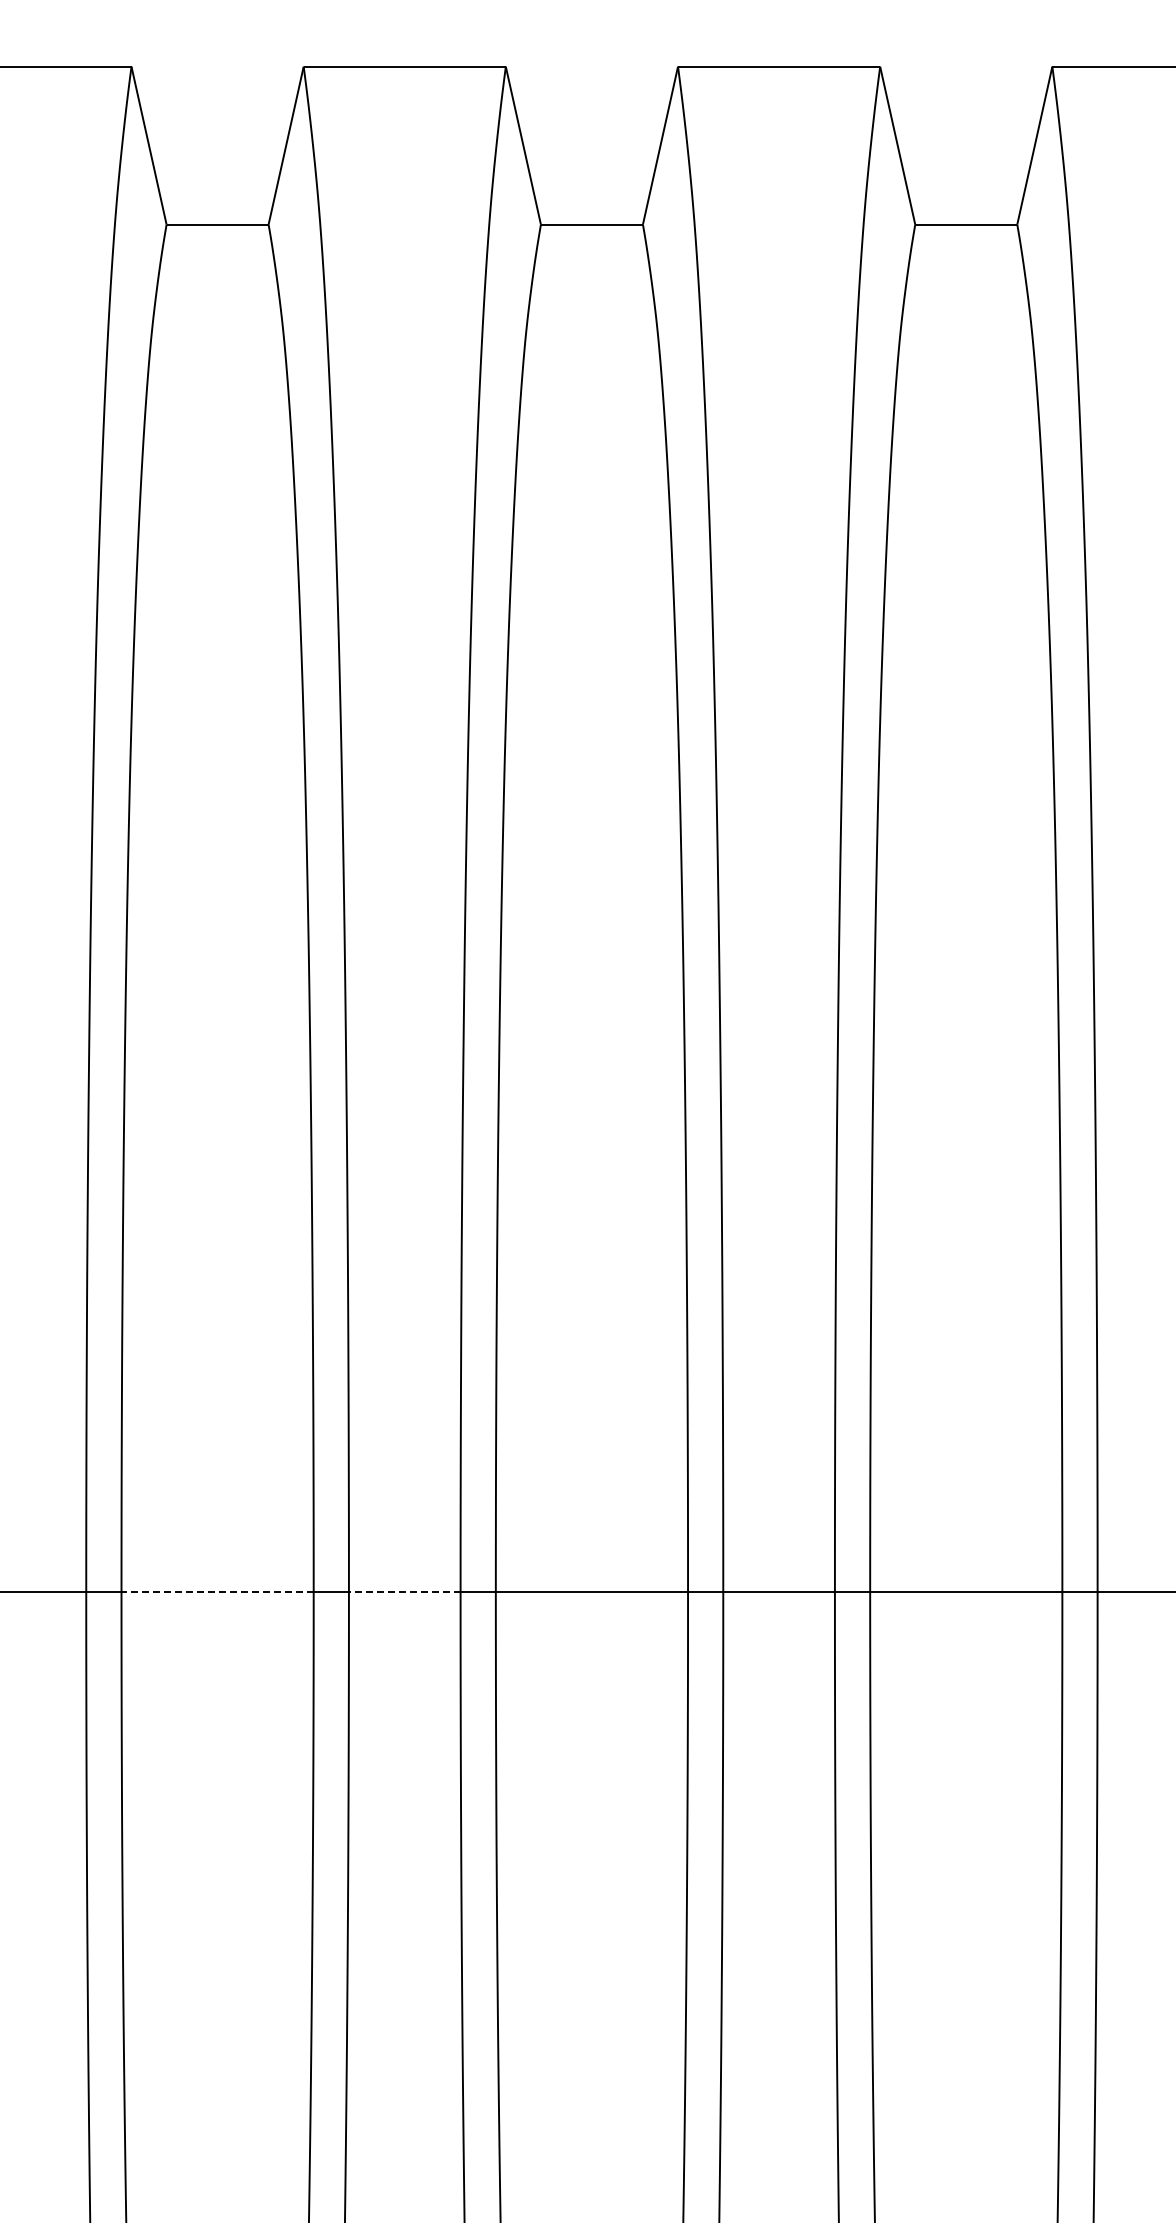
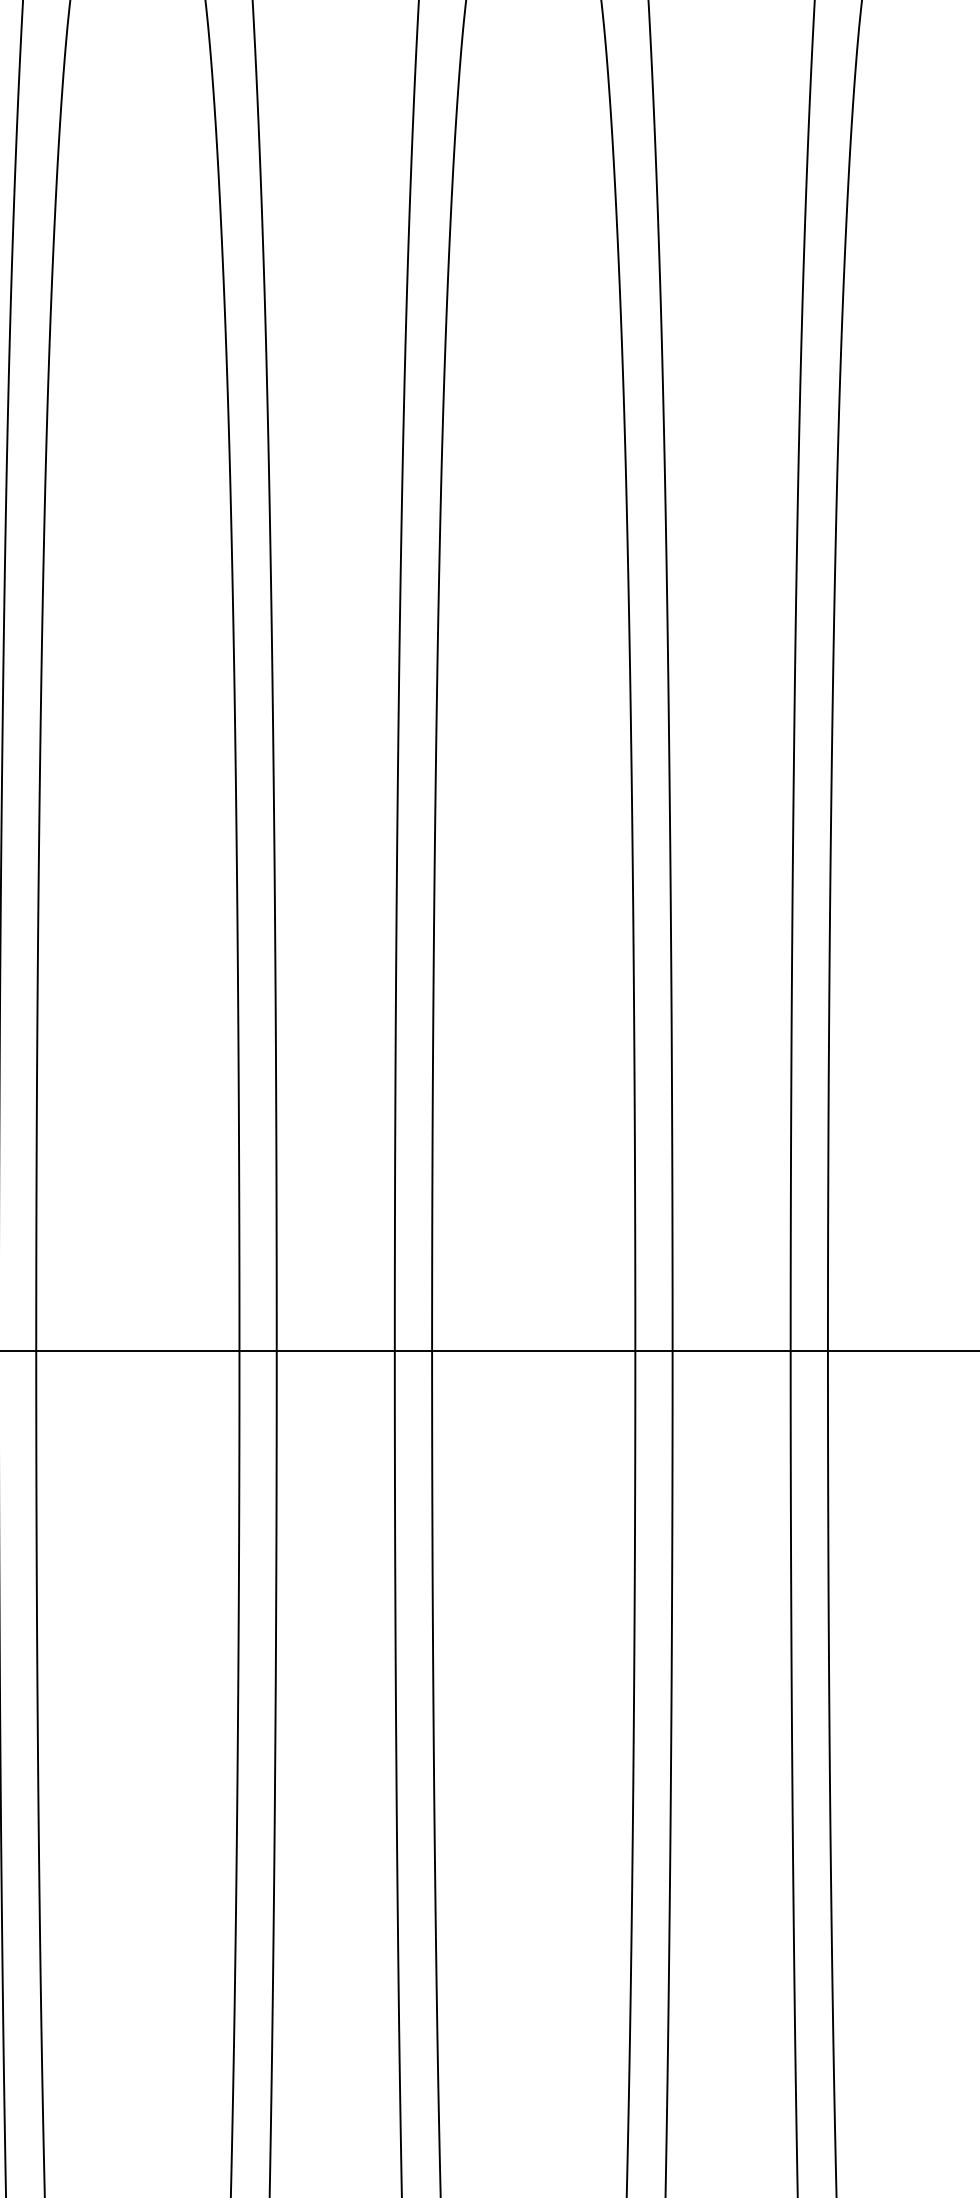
line: (217, 1592) -> (137, 1351), dashed -> solid
line: (404, 1592) -> (335, 1351), dashed -> solid

